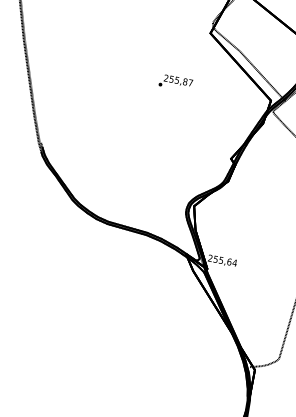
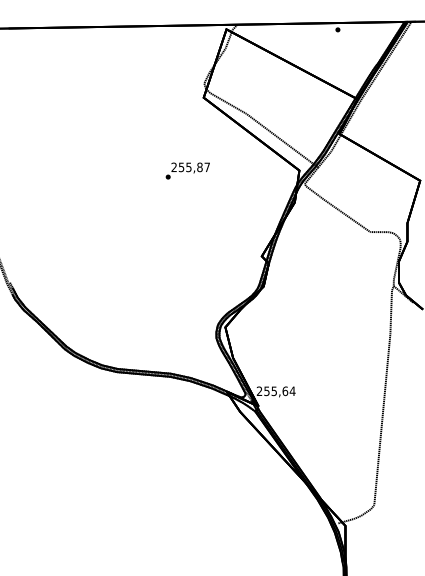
text: (175, 82) -> (187, 170), moved

